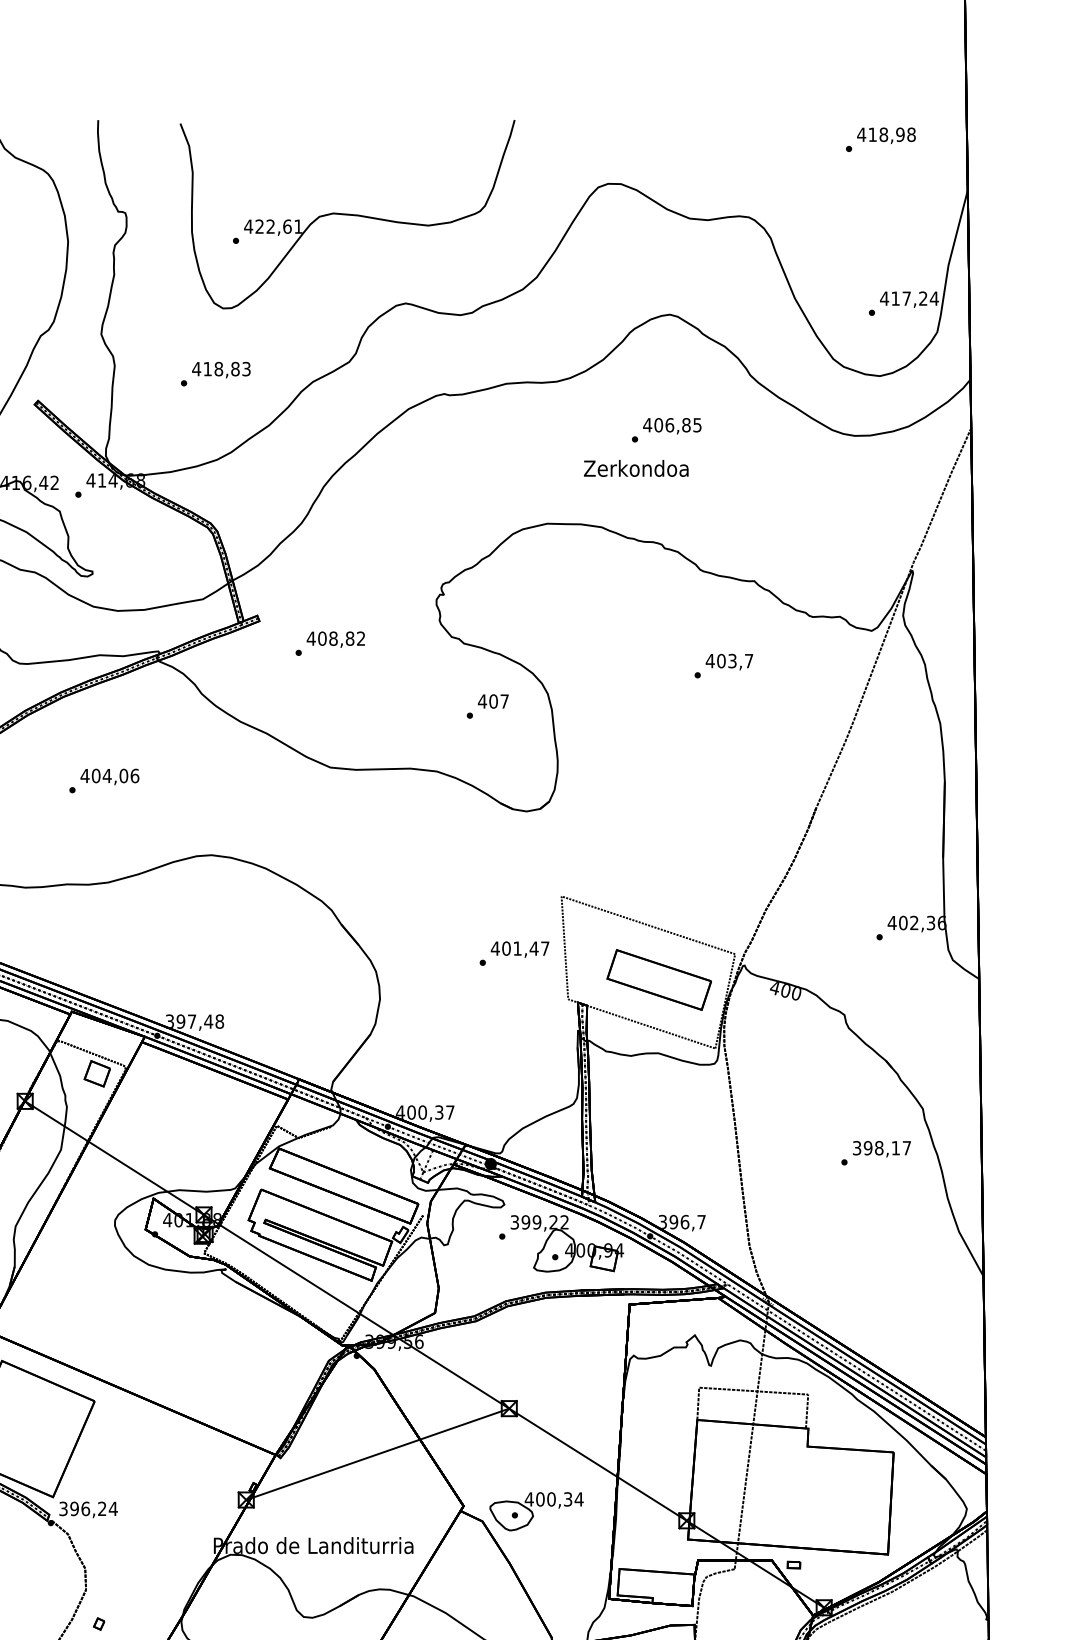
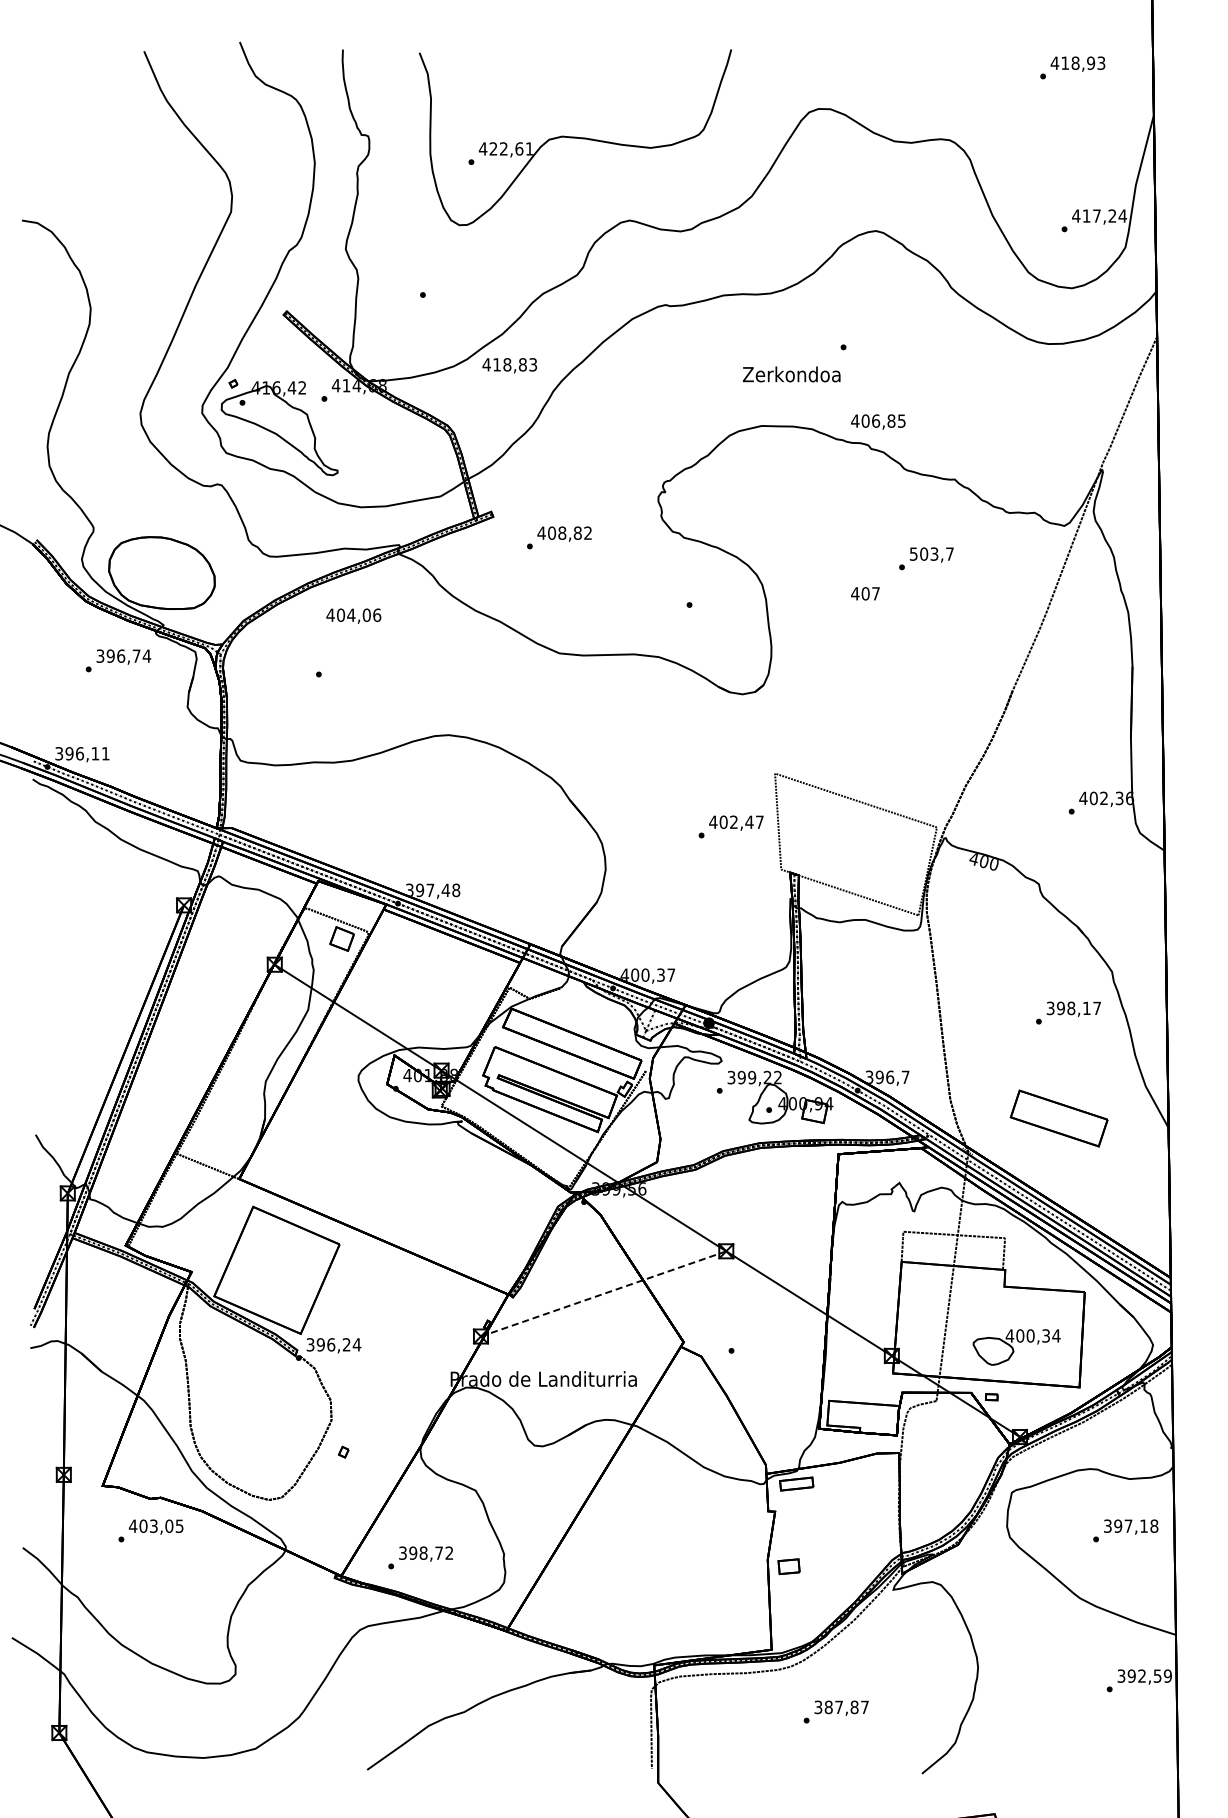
text: (911, 133) -> (1101, 62), 418,98 -> 418,93
text: (221, 369) -> (509, 365), moved
text: (672, 425) -> (878, 421), moved
text: (636, 468) -> (791, 374), moved
text: (710, 660) -> (913, 553), 403,7 -> 503,7
text: (493, 701) -> (865, 593), moved
text: (109, 776) -> (353, 615), moved
text: (517, 947) -> (733, 821), 401,47 -> 402,47
part: (658, 979) -> (1058, 1118), moved
line: (377, 1453) -> (603, 1293), solid -> dashed
part: (536, 1511) -> (1016, 1347), moved

